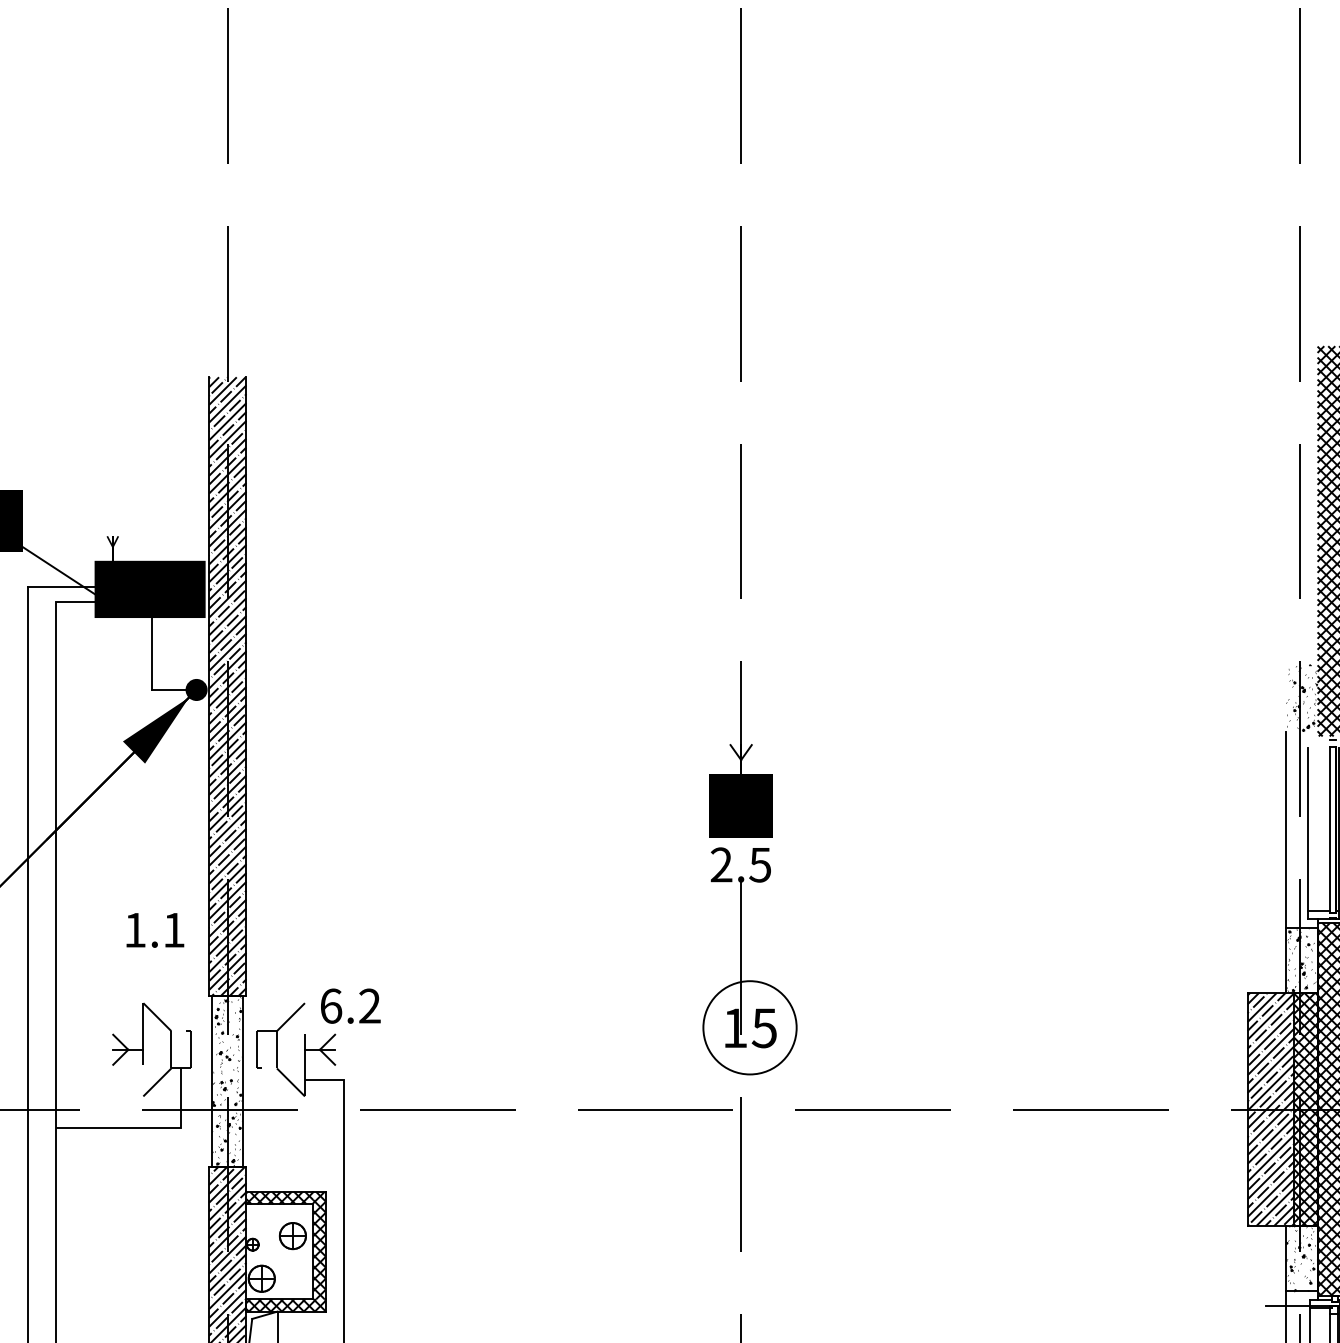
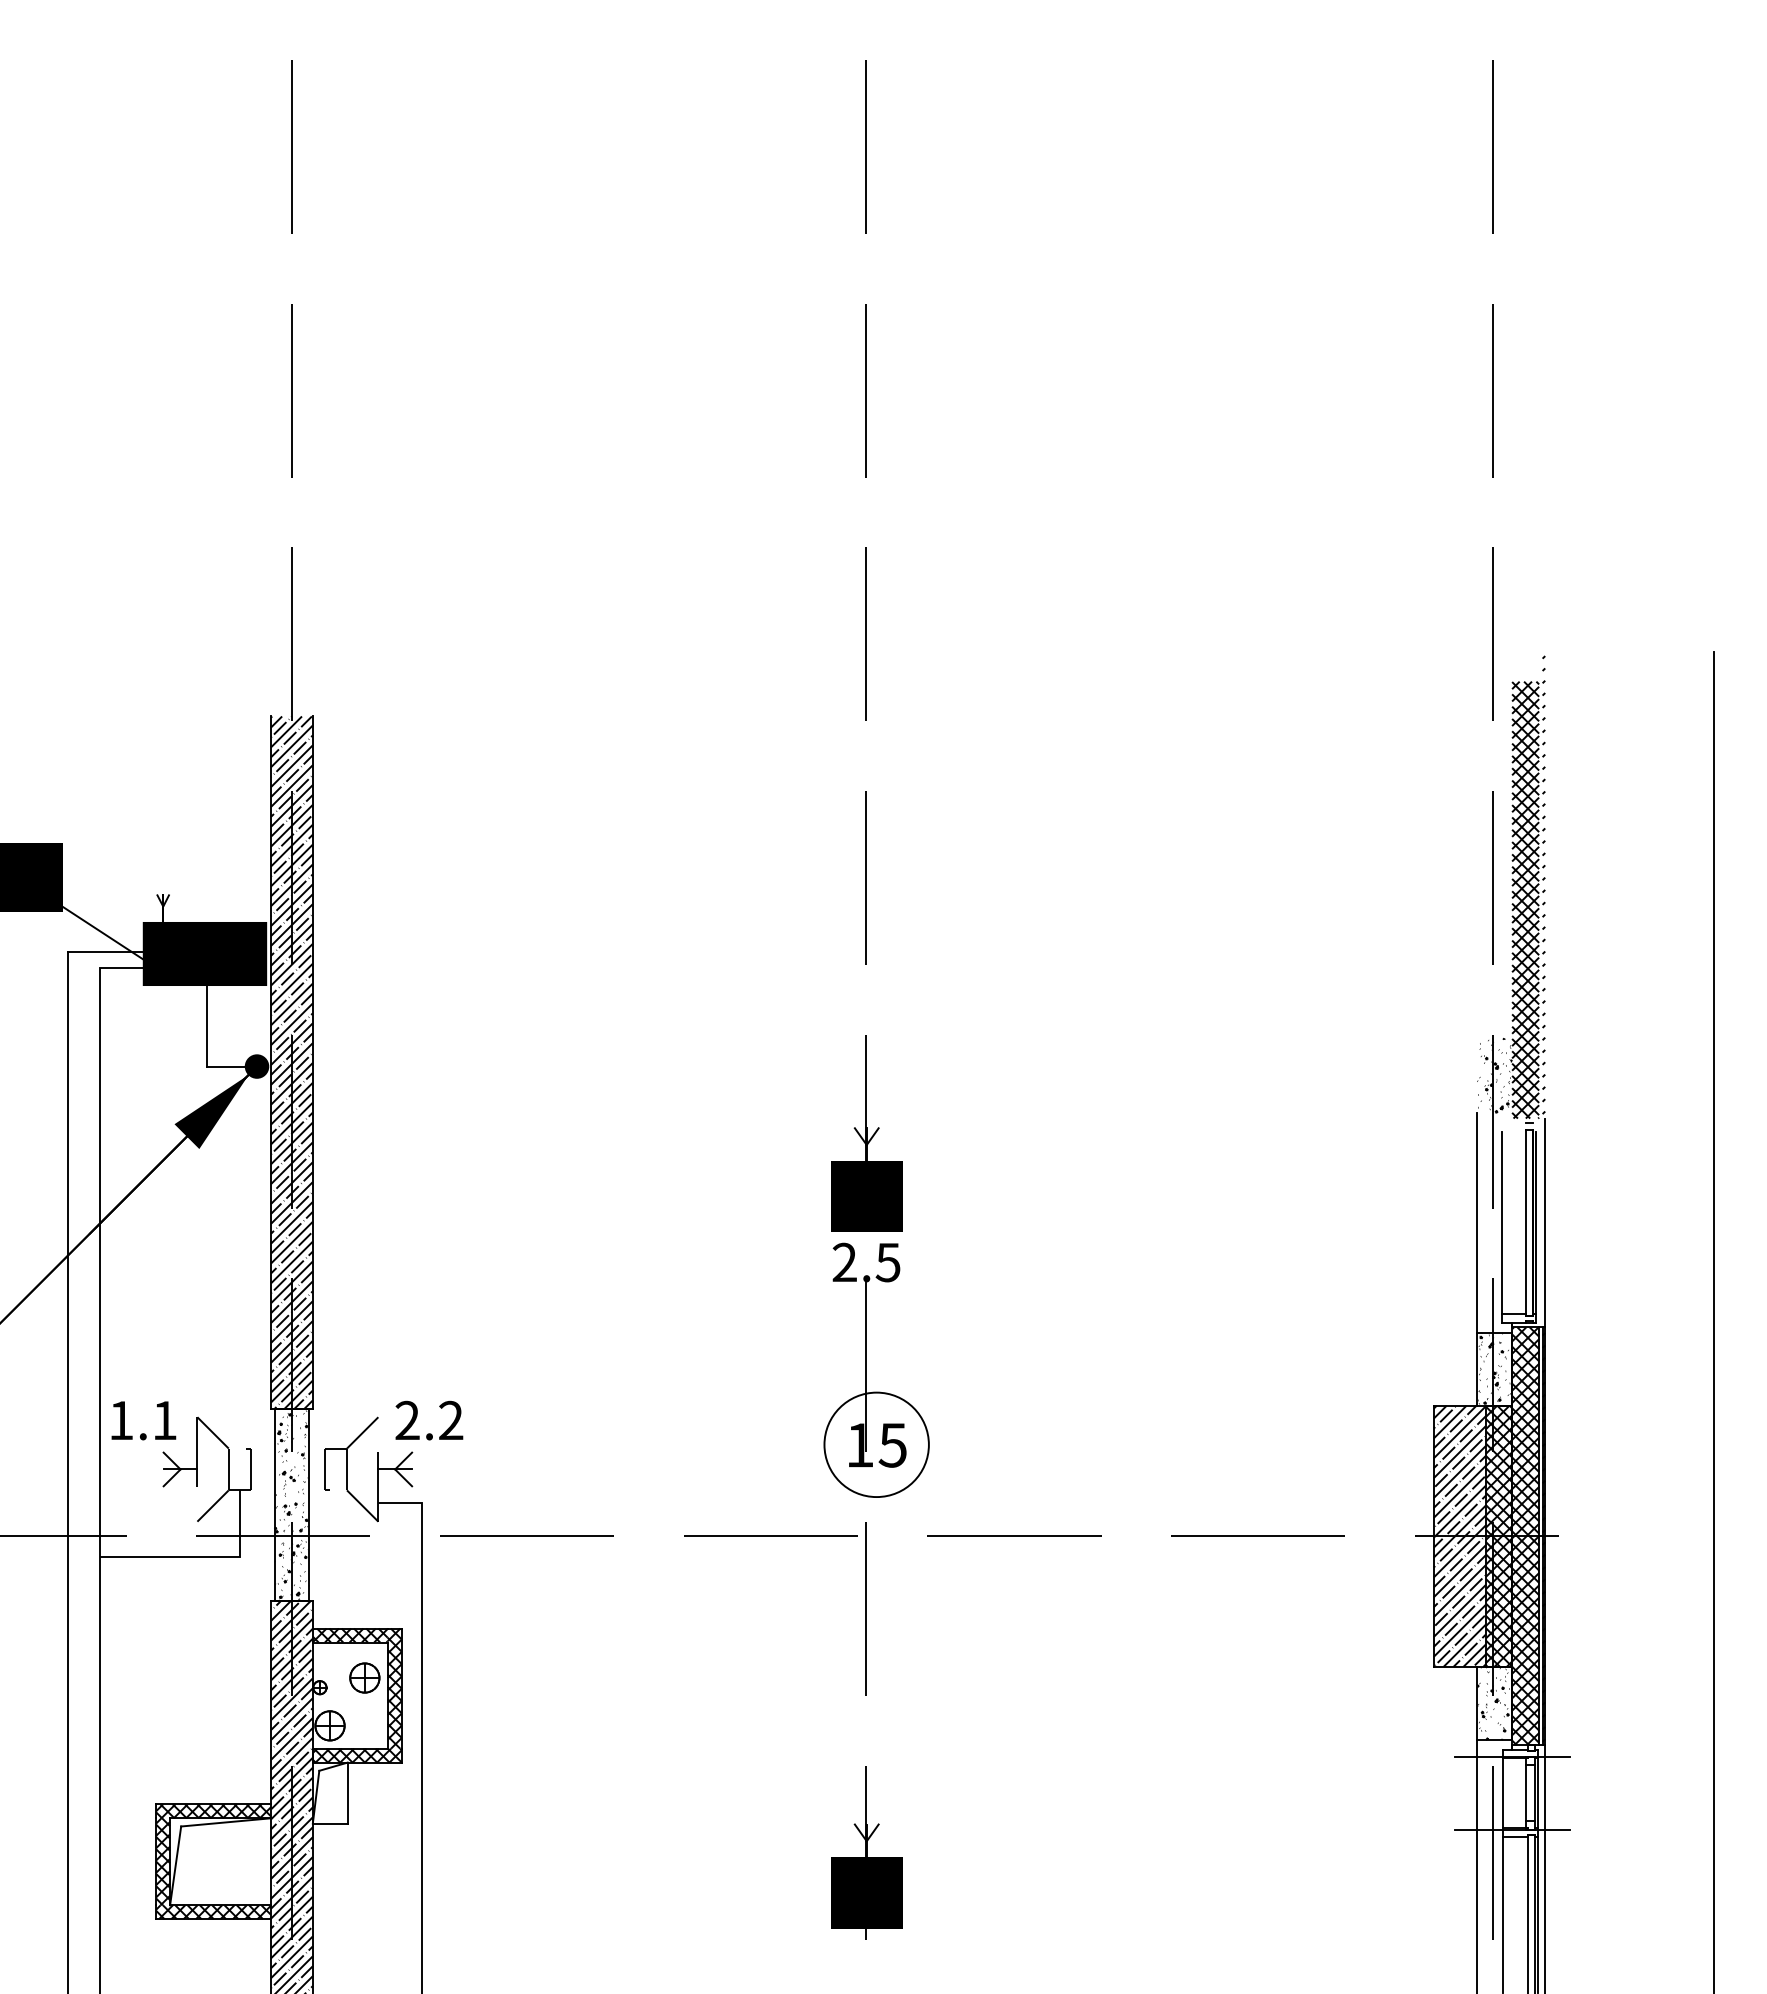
text: (155, 930) -> (143, 1420), moved
text: (330, 1006) -> (407, 1420), 6.2 -> 2.2

